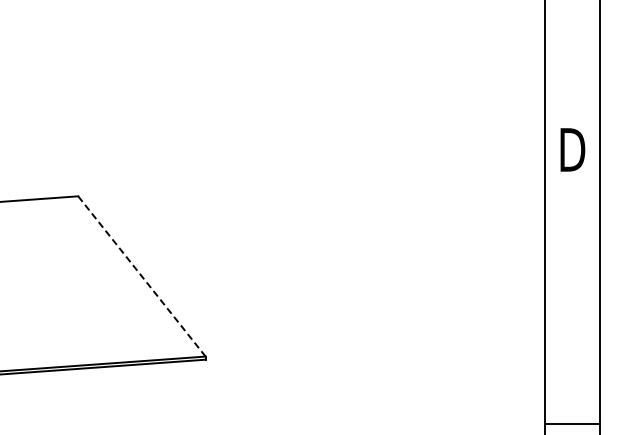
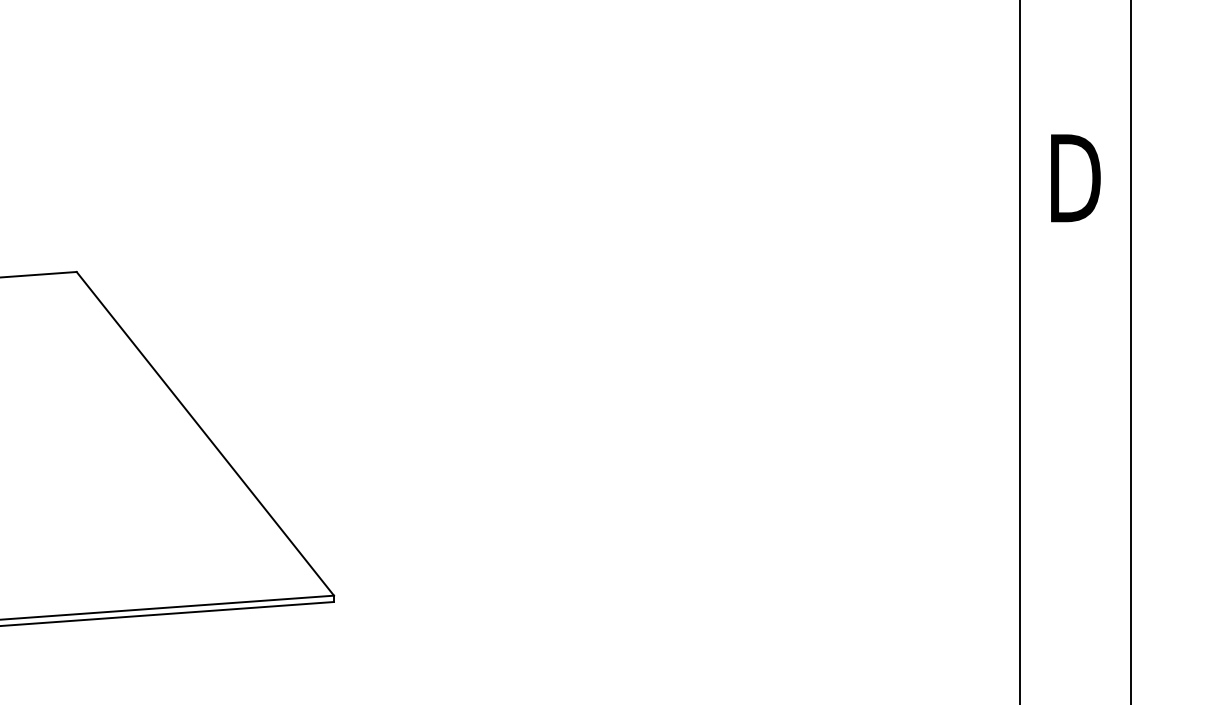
line: (142, 276) -> (206, 433), dashed -> solid

